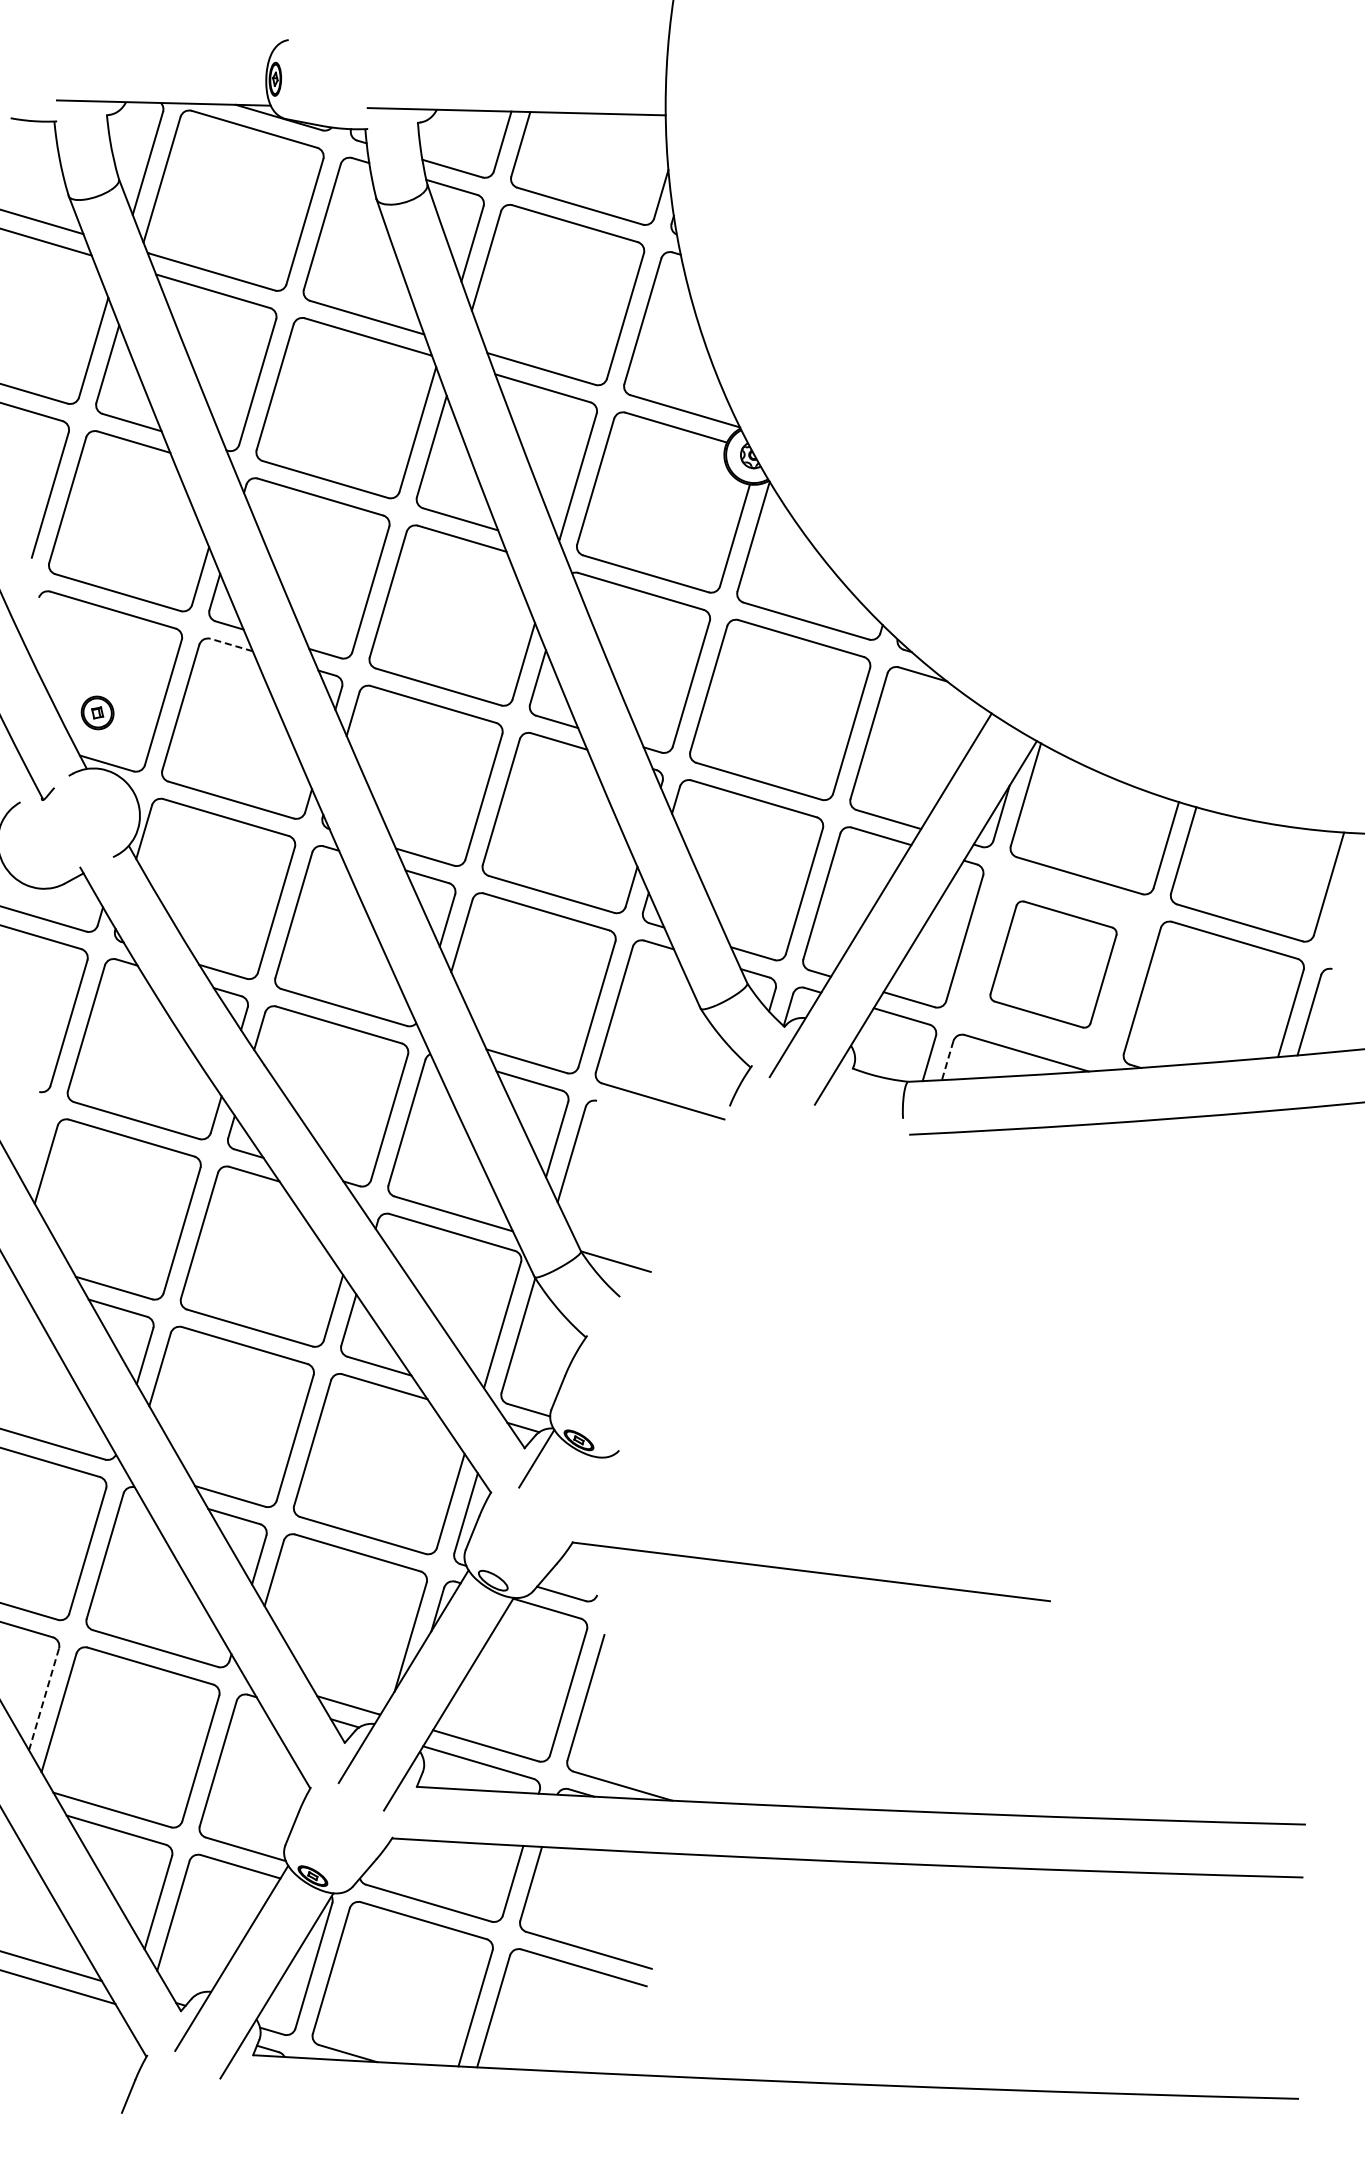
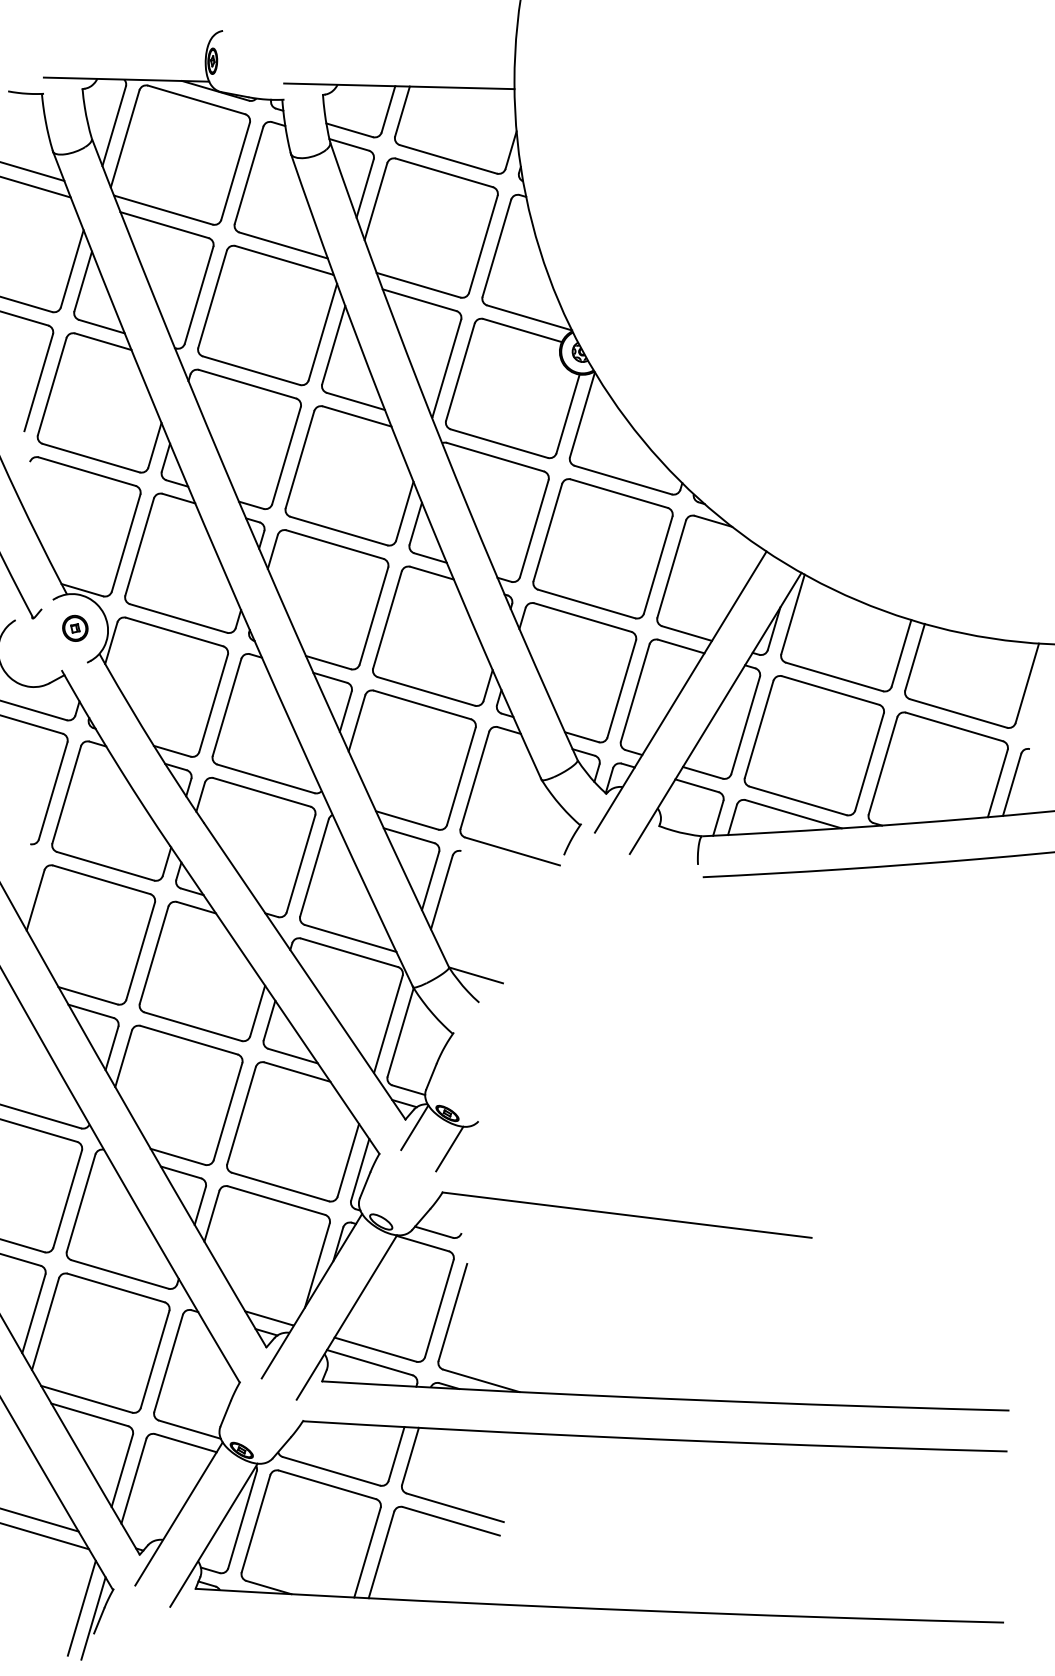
line: (231, 645) -> (178, 498), dashed -> solid
part: (97, 712) -> (75, 628), moved
part: (1053, 964) -> (814, 745), size x1.43
line: (947, 1061) -> (732, 820), dashed -> solid
line: (581, 1486) -> (449, 1149), added
line: (44, 1699) -> (34, 1313), dashed -> solid
line: (106, 2079) -> (82, 1607), added
line: (120, 2093) -> (93, 1618), added

